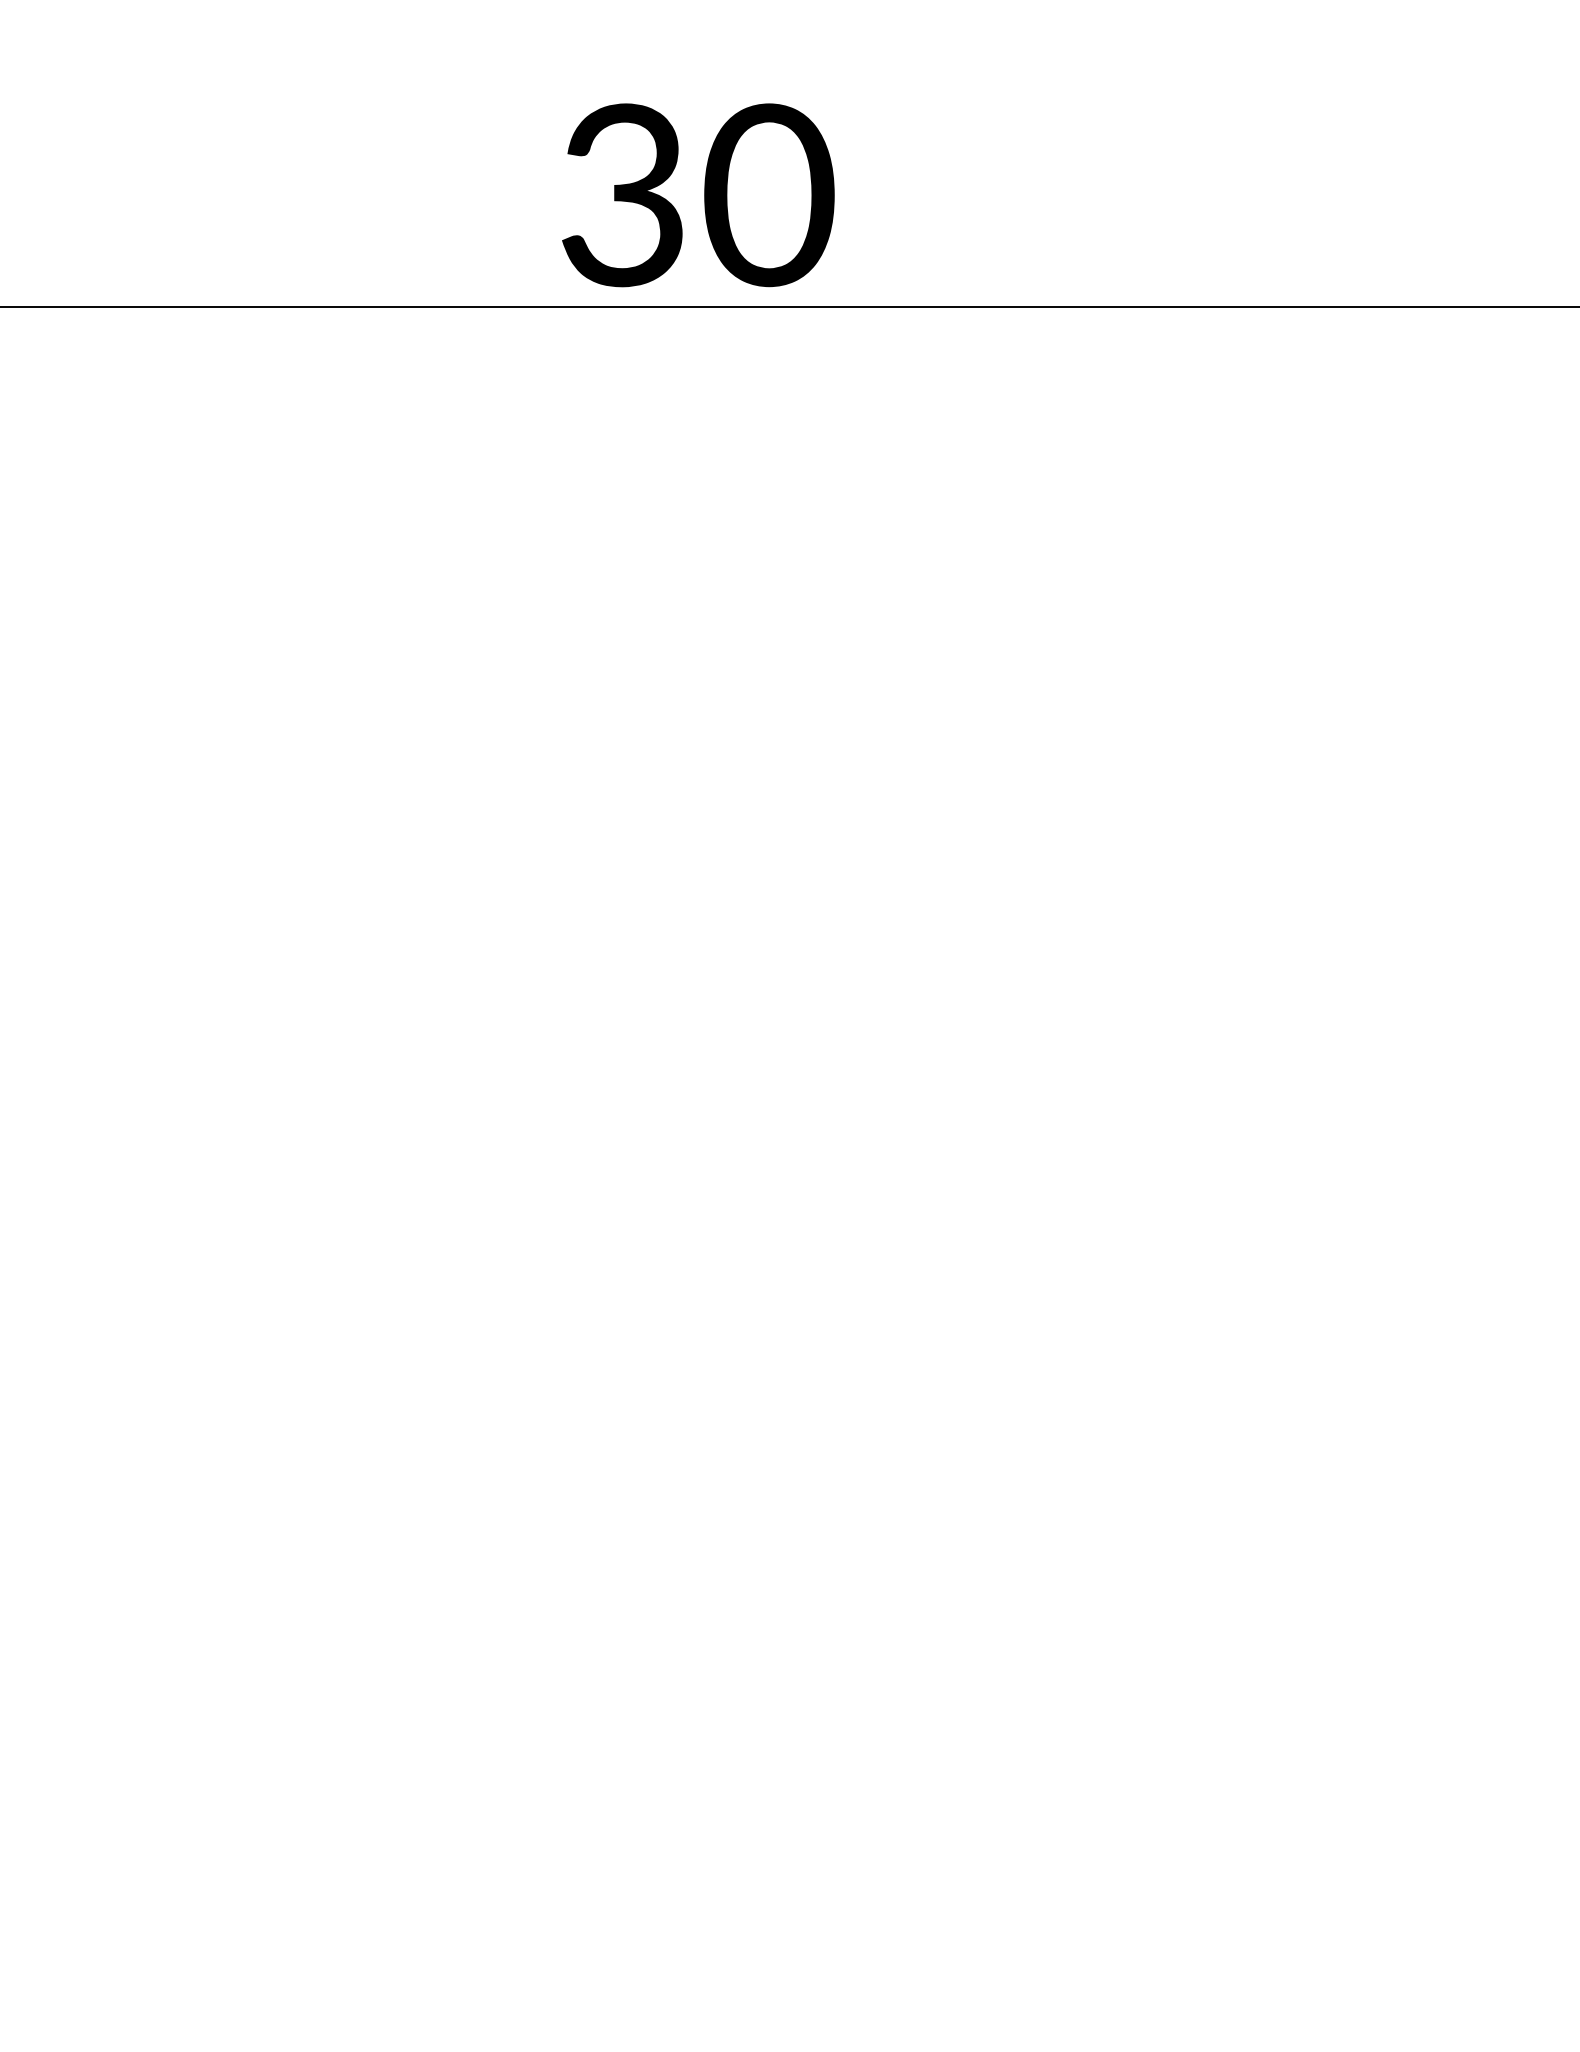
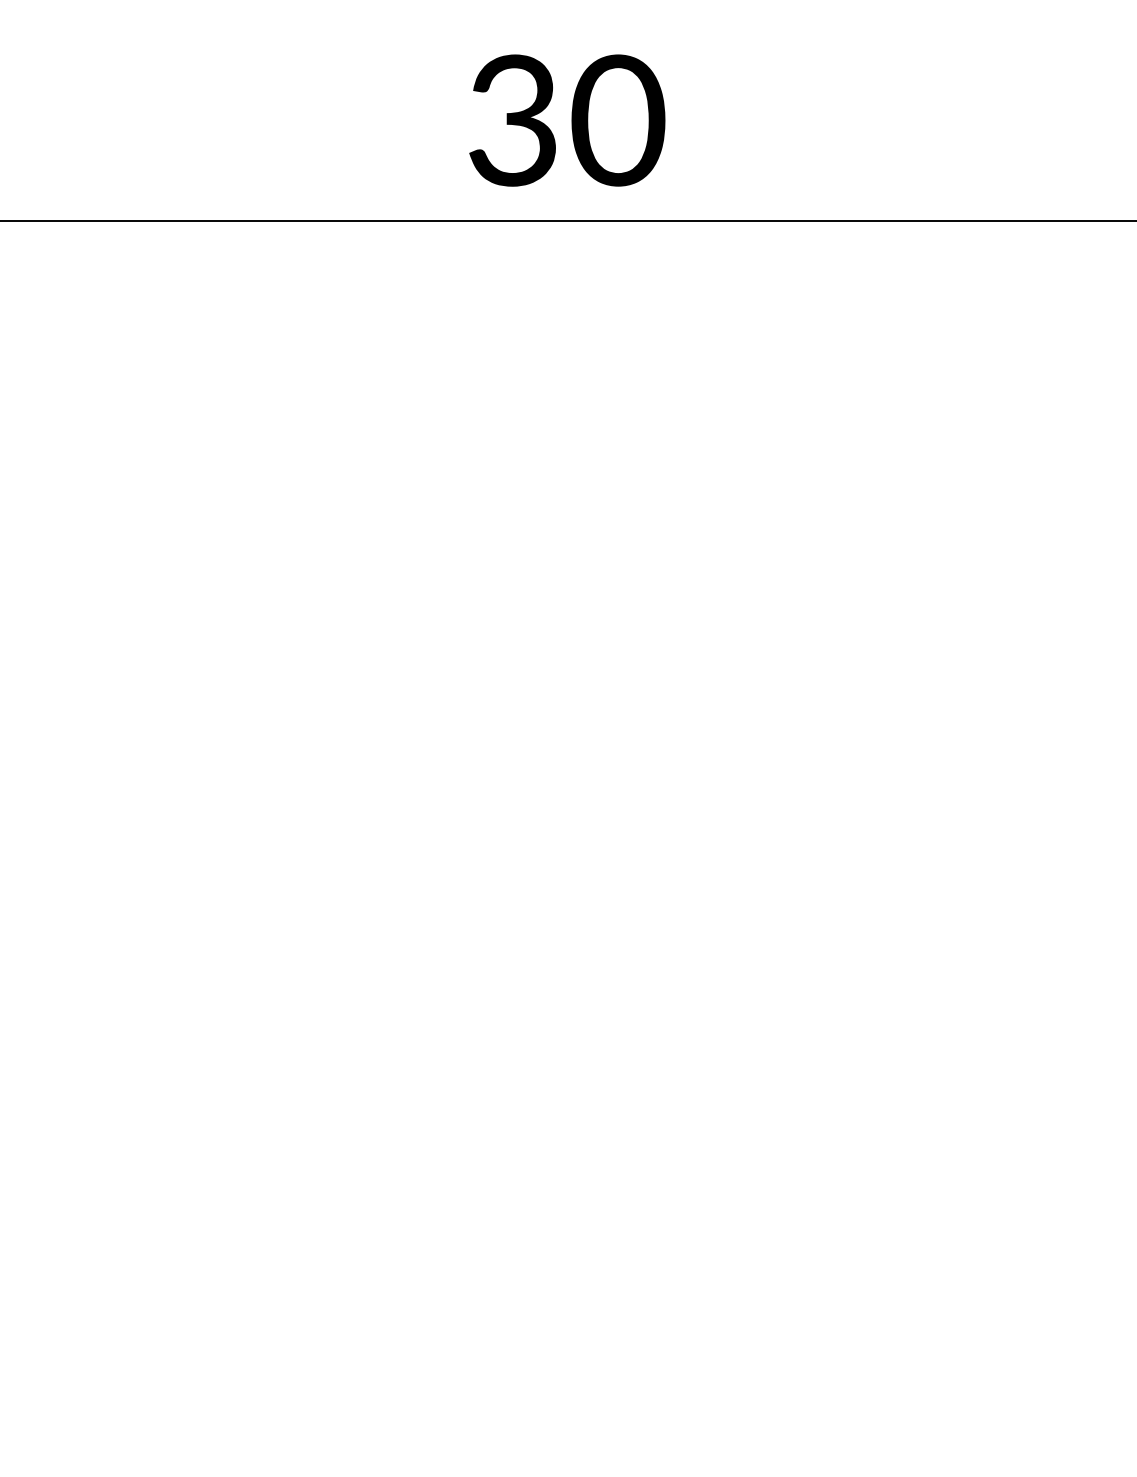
text: (698, 195) -> (567, 120), moved

